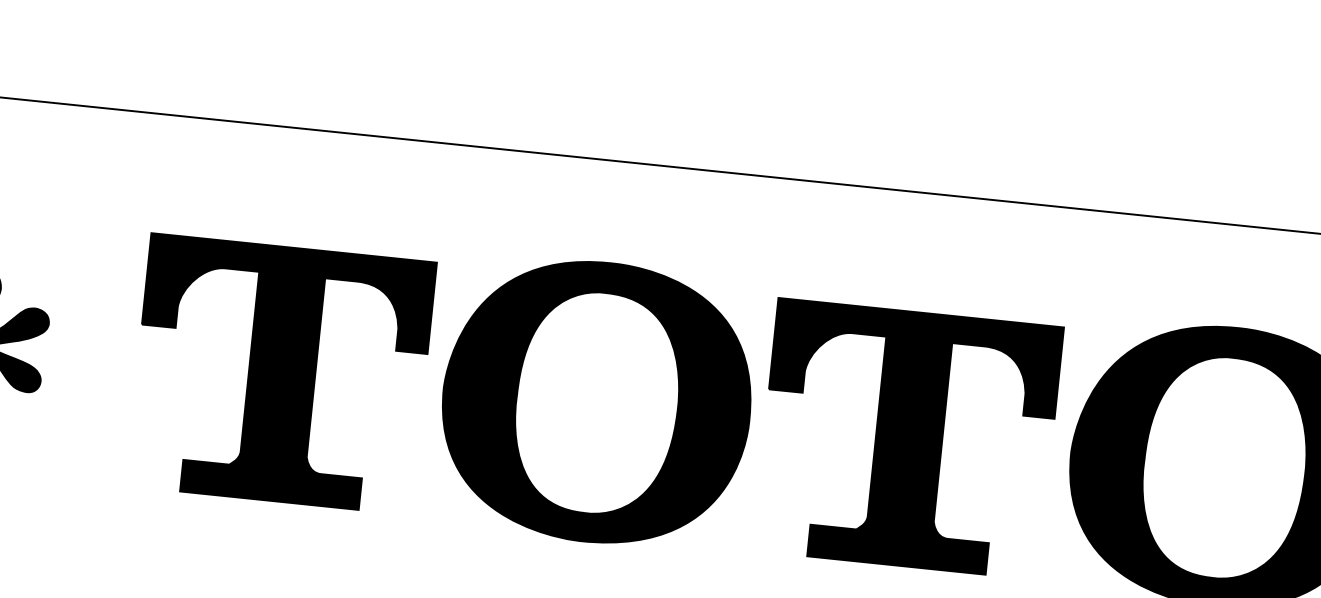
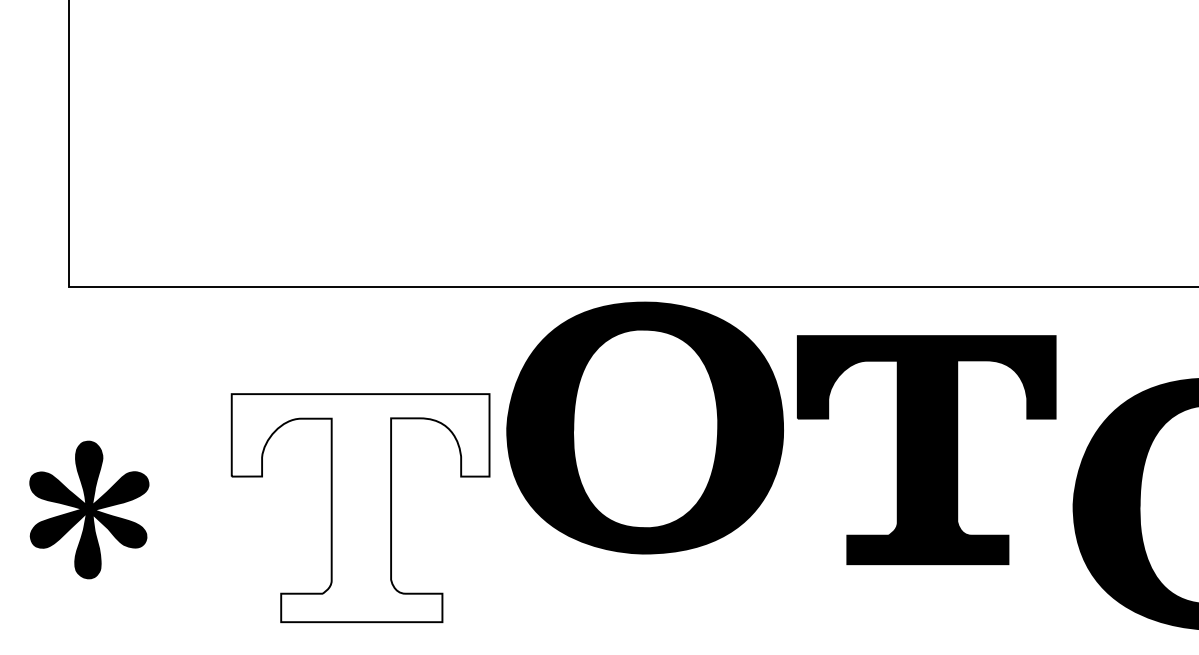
fill: (280, 374) -> (360, 508), removed
part: (596, 401) -> (644, 427), moved
part: (907, 439) -> (926, 450), moved

